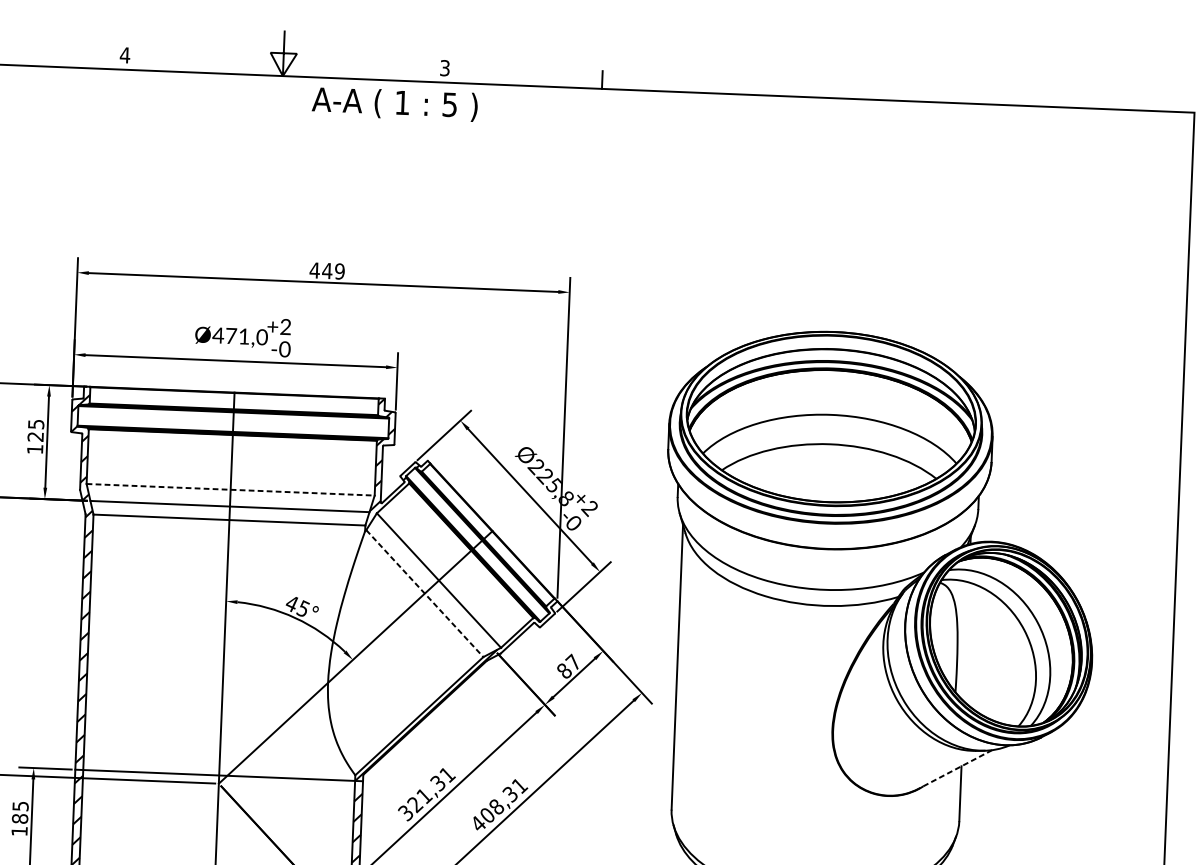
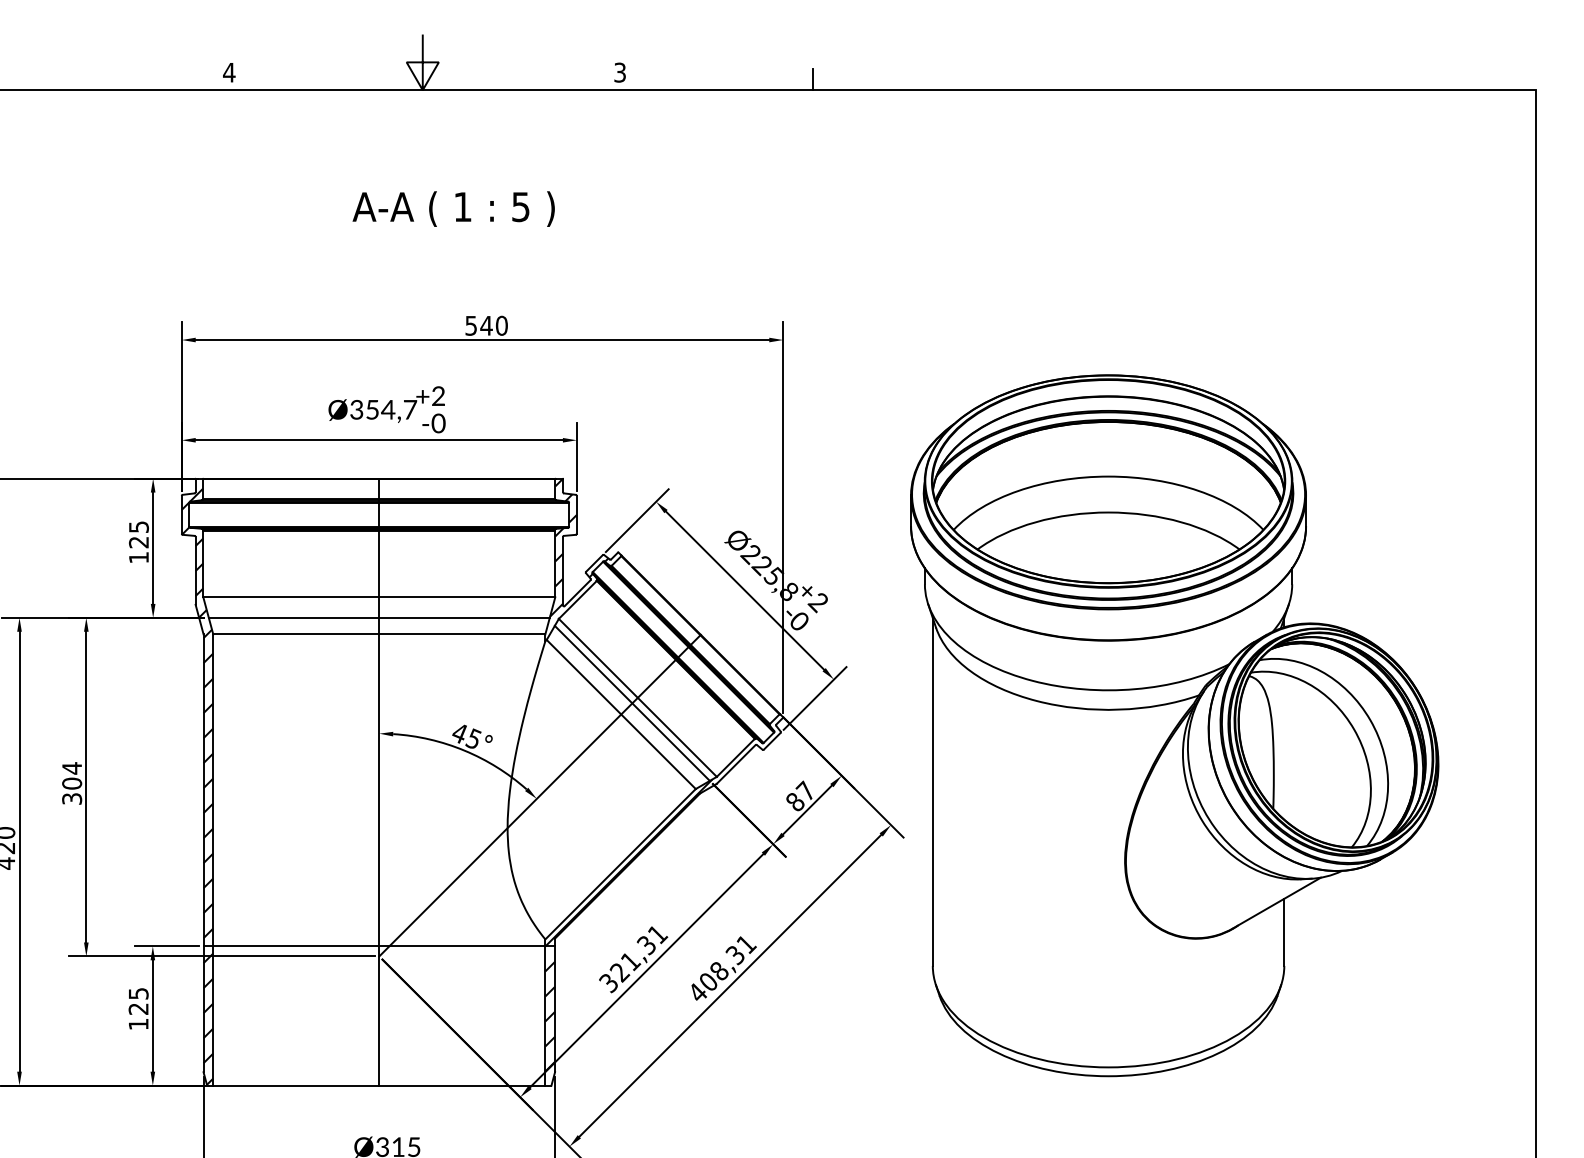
text: (394, 103) -> (453, 208), moved
text: (326, 270) -> (485, 325), 449 -> 540
text: (240, 336) -> (383, 409), Ø471,0 -> Ø354,7
line: (230, 489) -> (379, 597), dashed -> solid
line: (433, 584) -> (631, 702), added
line: (425, 593) -> (621, 714), dashed -> solid
line: (955, 769) -> (1277, 903), dashed -> solid
text: (20, 818) -> (138, 1008), 185 -> 125

